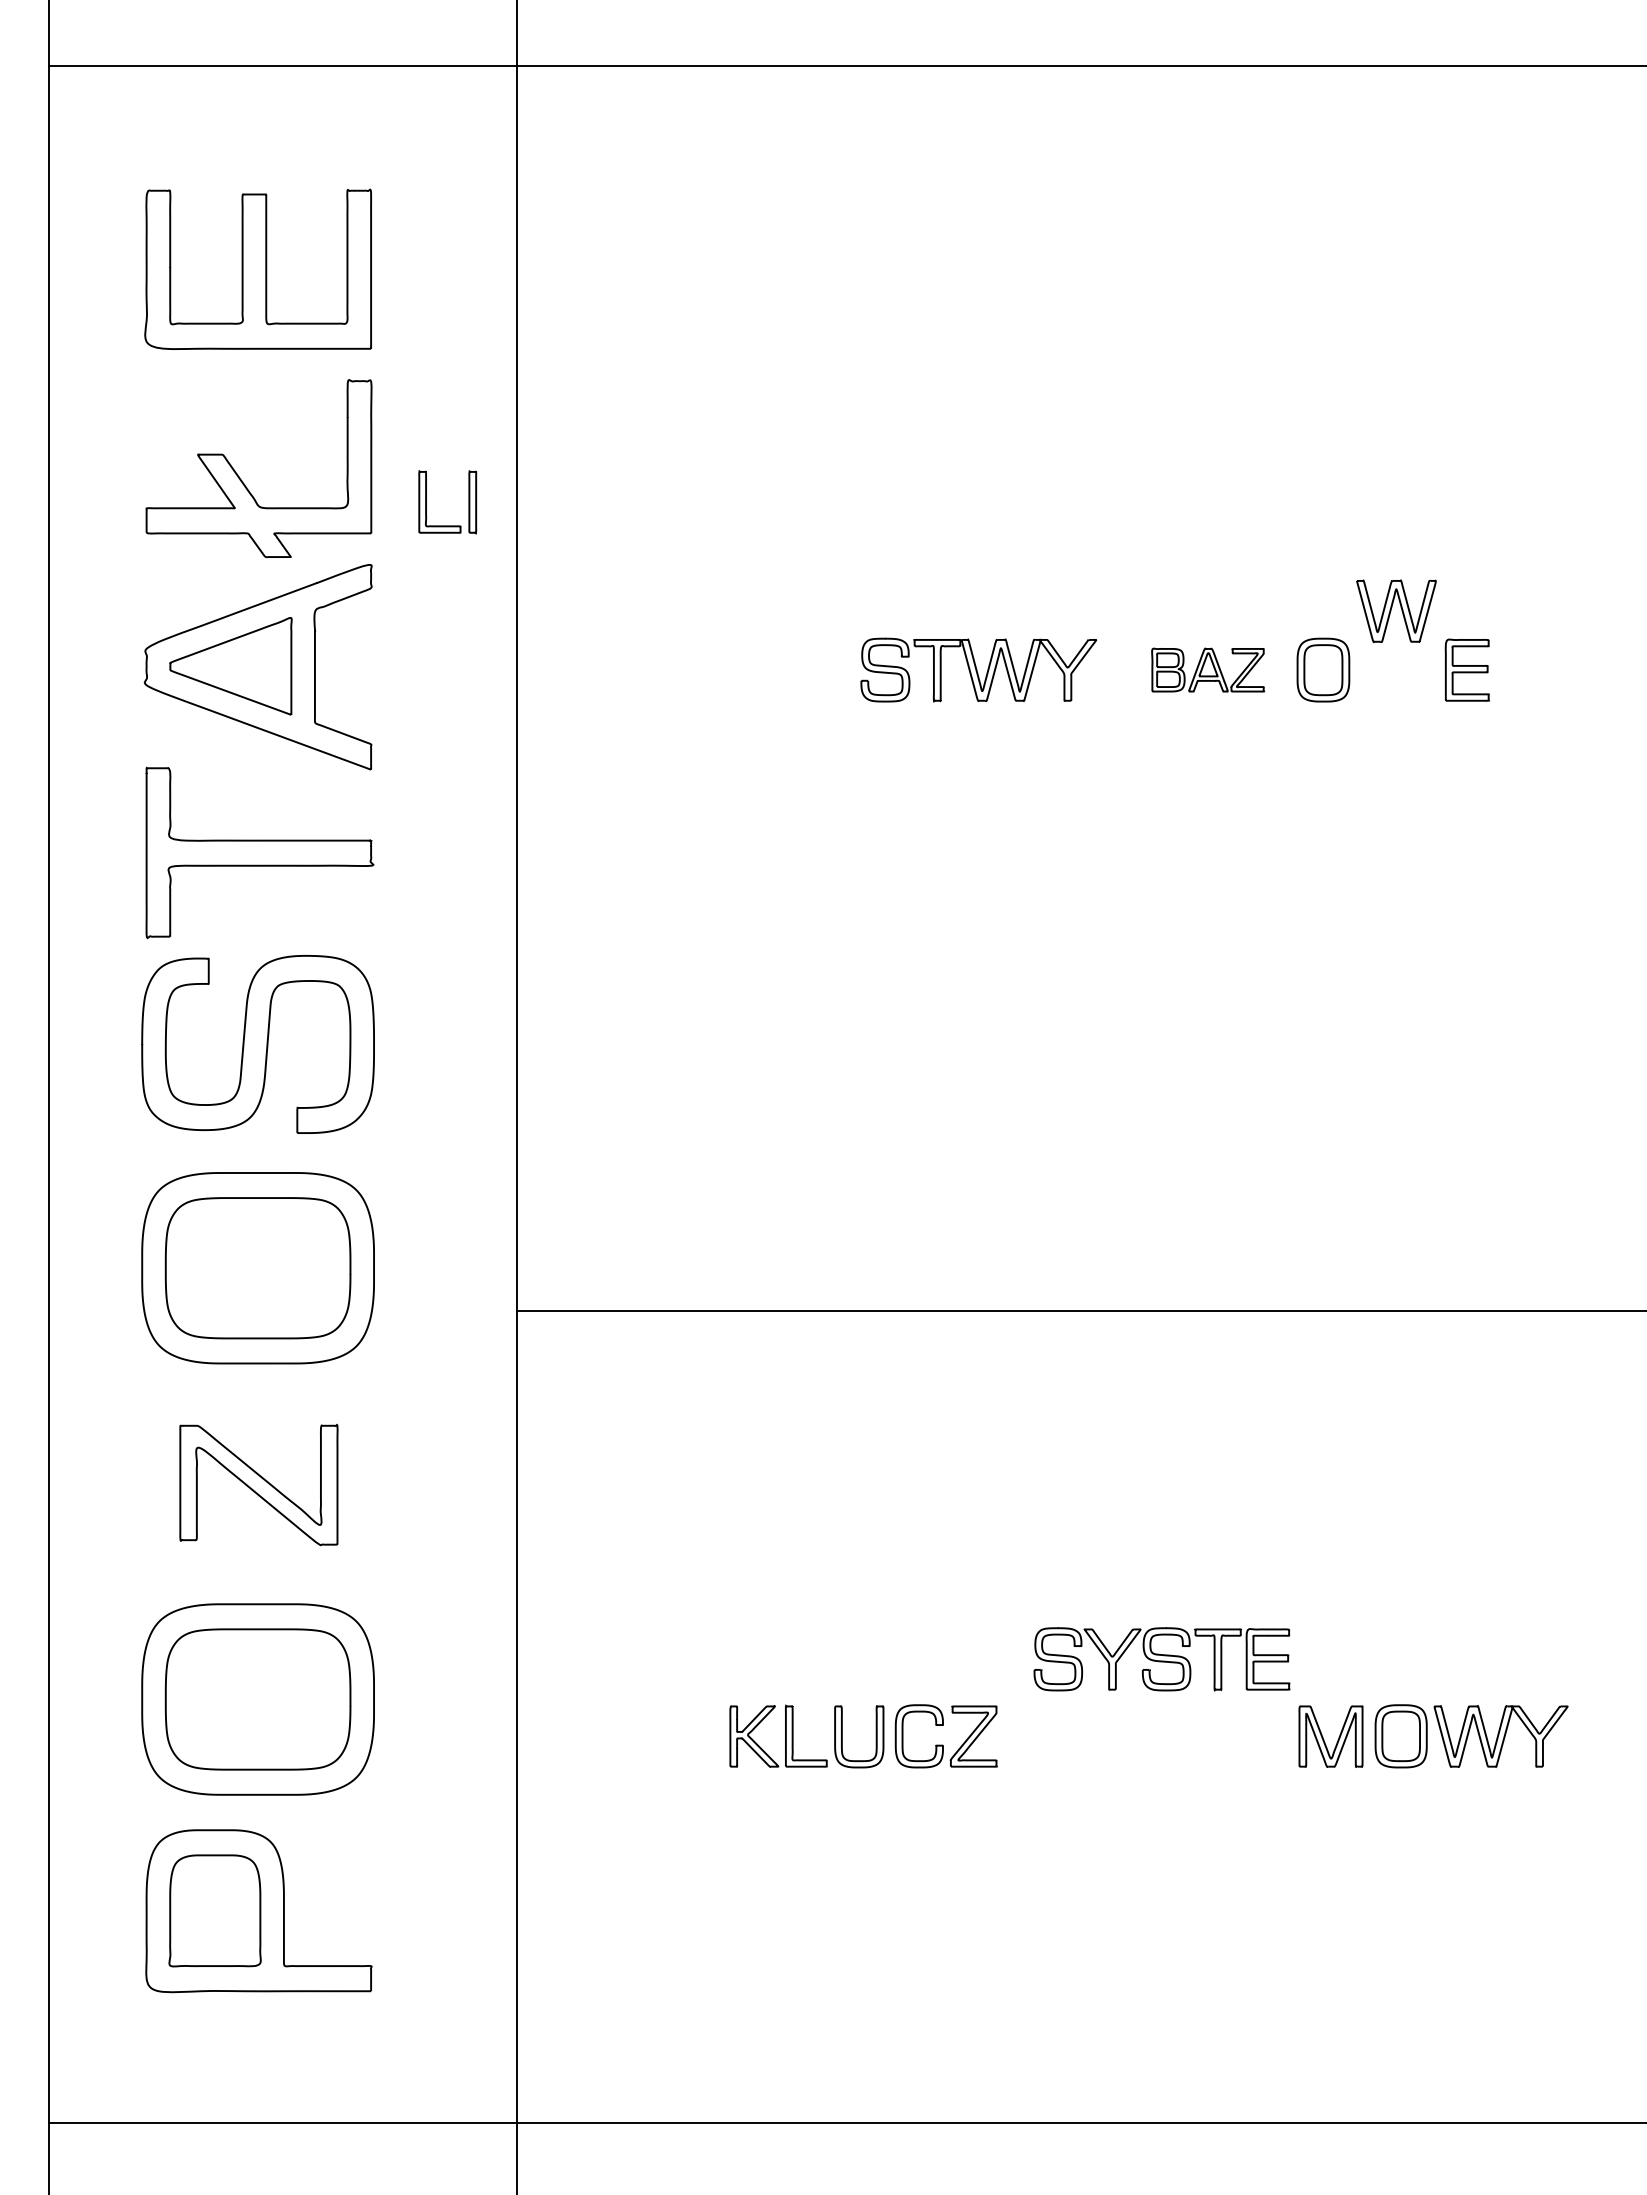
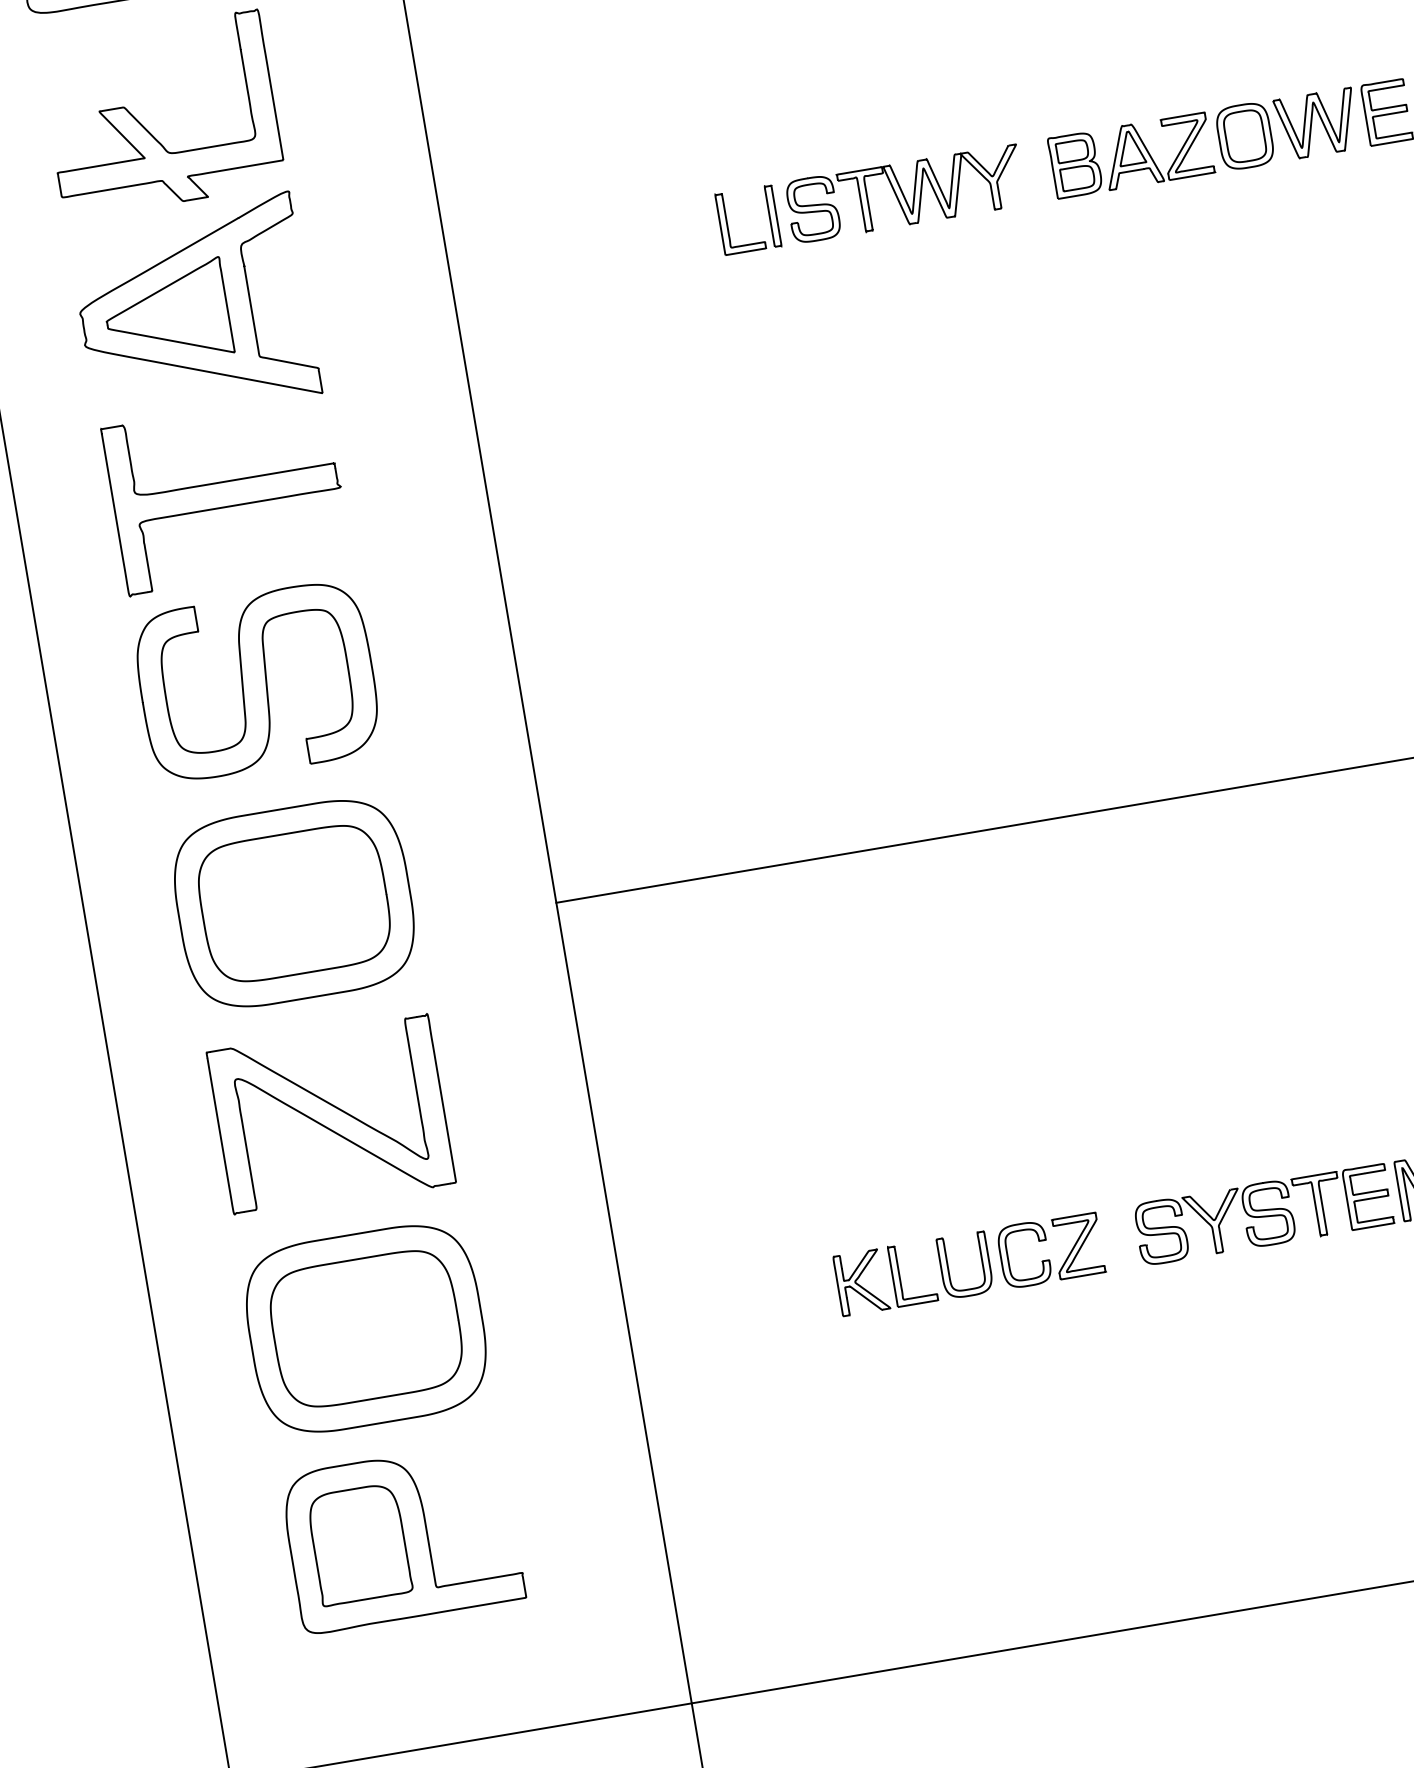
part: (426, 502) -> (727, 224), moved
part: (1396, 611) -> (1317, 124), moved
part: (1207, 669) -> (1130, 154), size x1.43
part: (258, 1484) -> (330, 1116), size x1.43
part: (1161, 1659) -> (1263, 1214), moved

